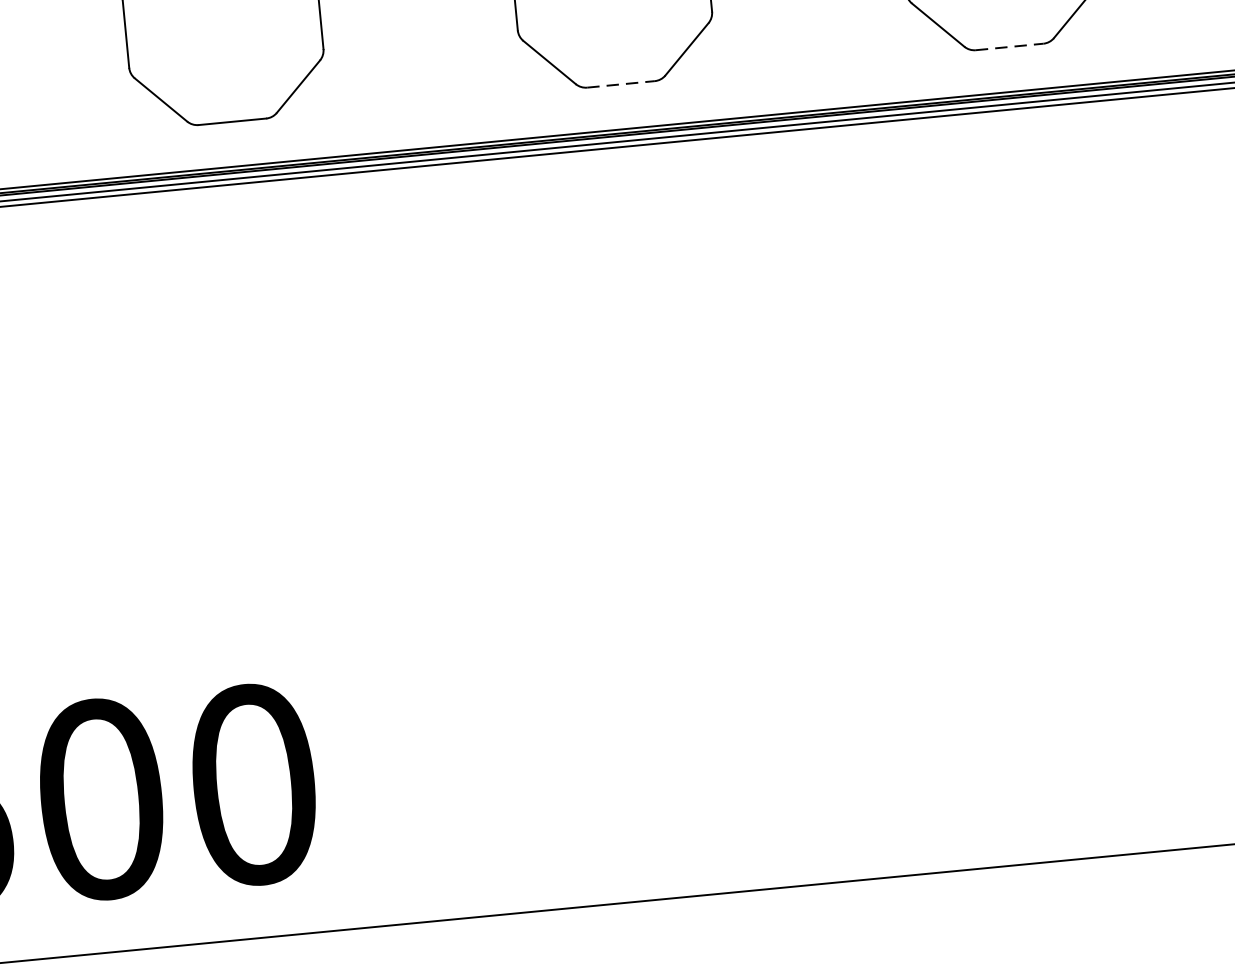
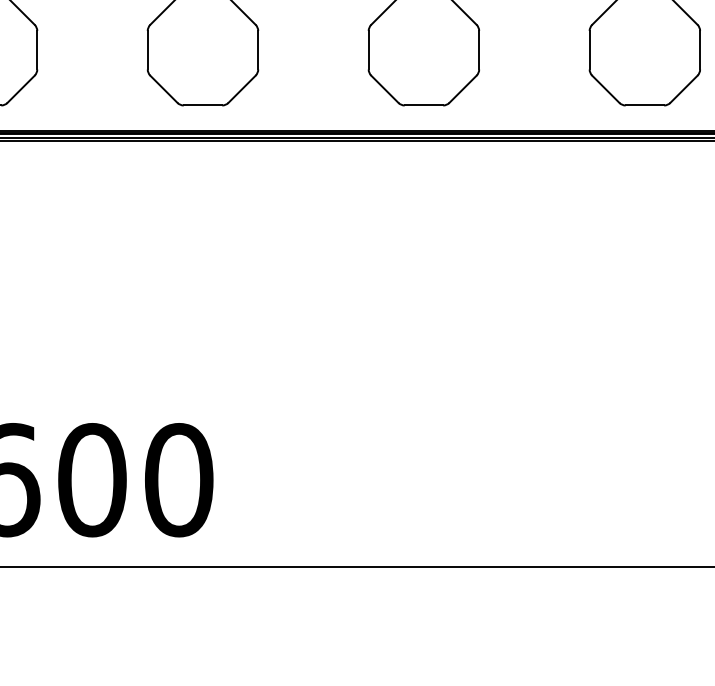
line: (1010, 46) -> (645, 105), dashed -> solid
line: (622, 84) -> (424, 105), dashed -> solid

